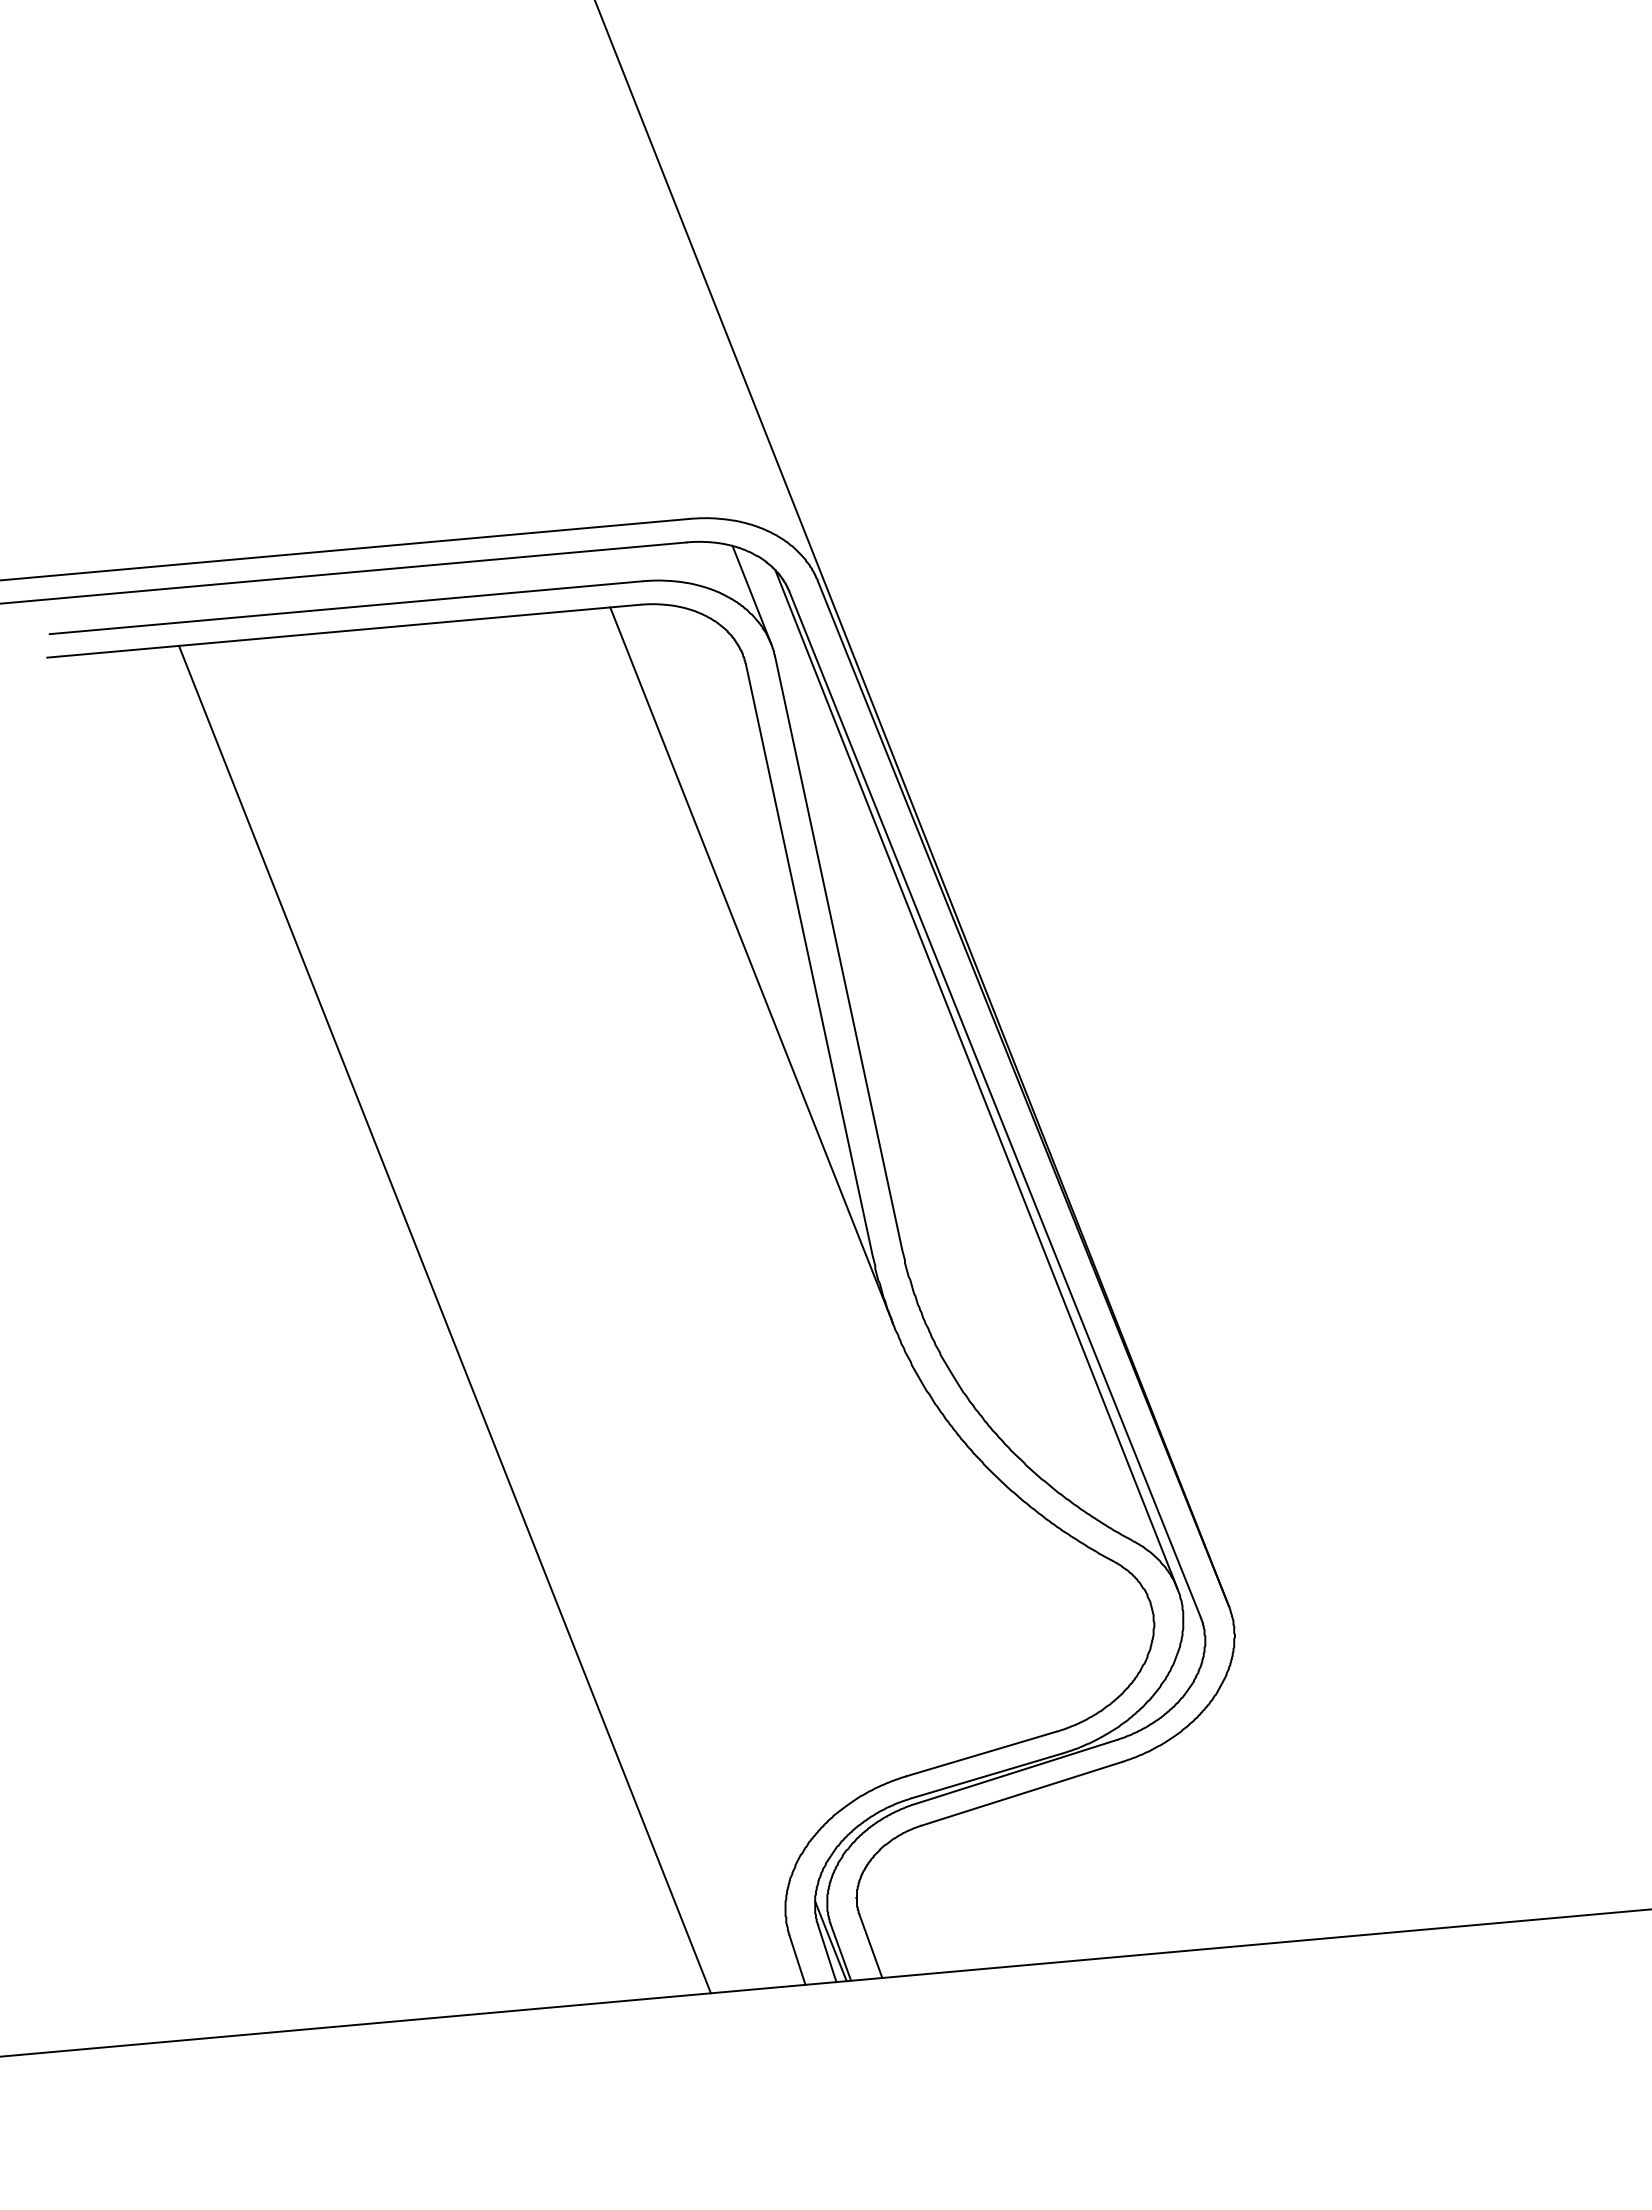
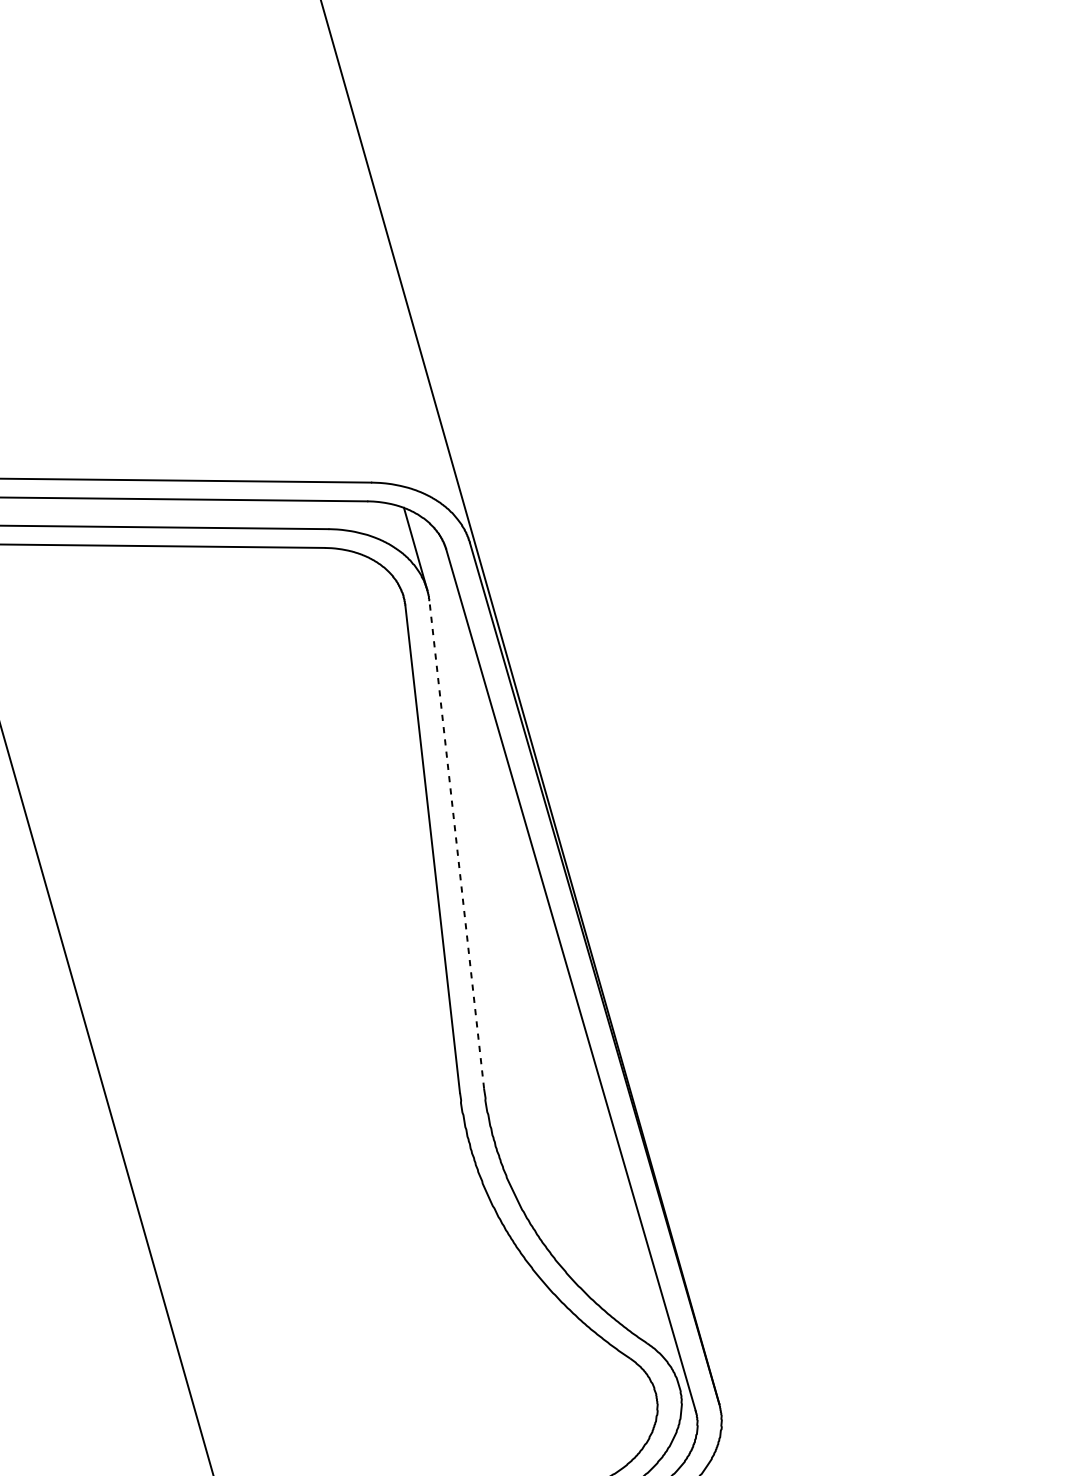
line: (838, 952) -> (456, 844), solid -> dashed
line: (751, 965) -> (385, 848), removed
line: (976, 1079) -> (557, 958), removed

